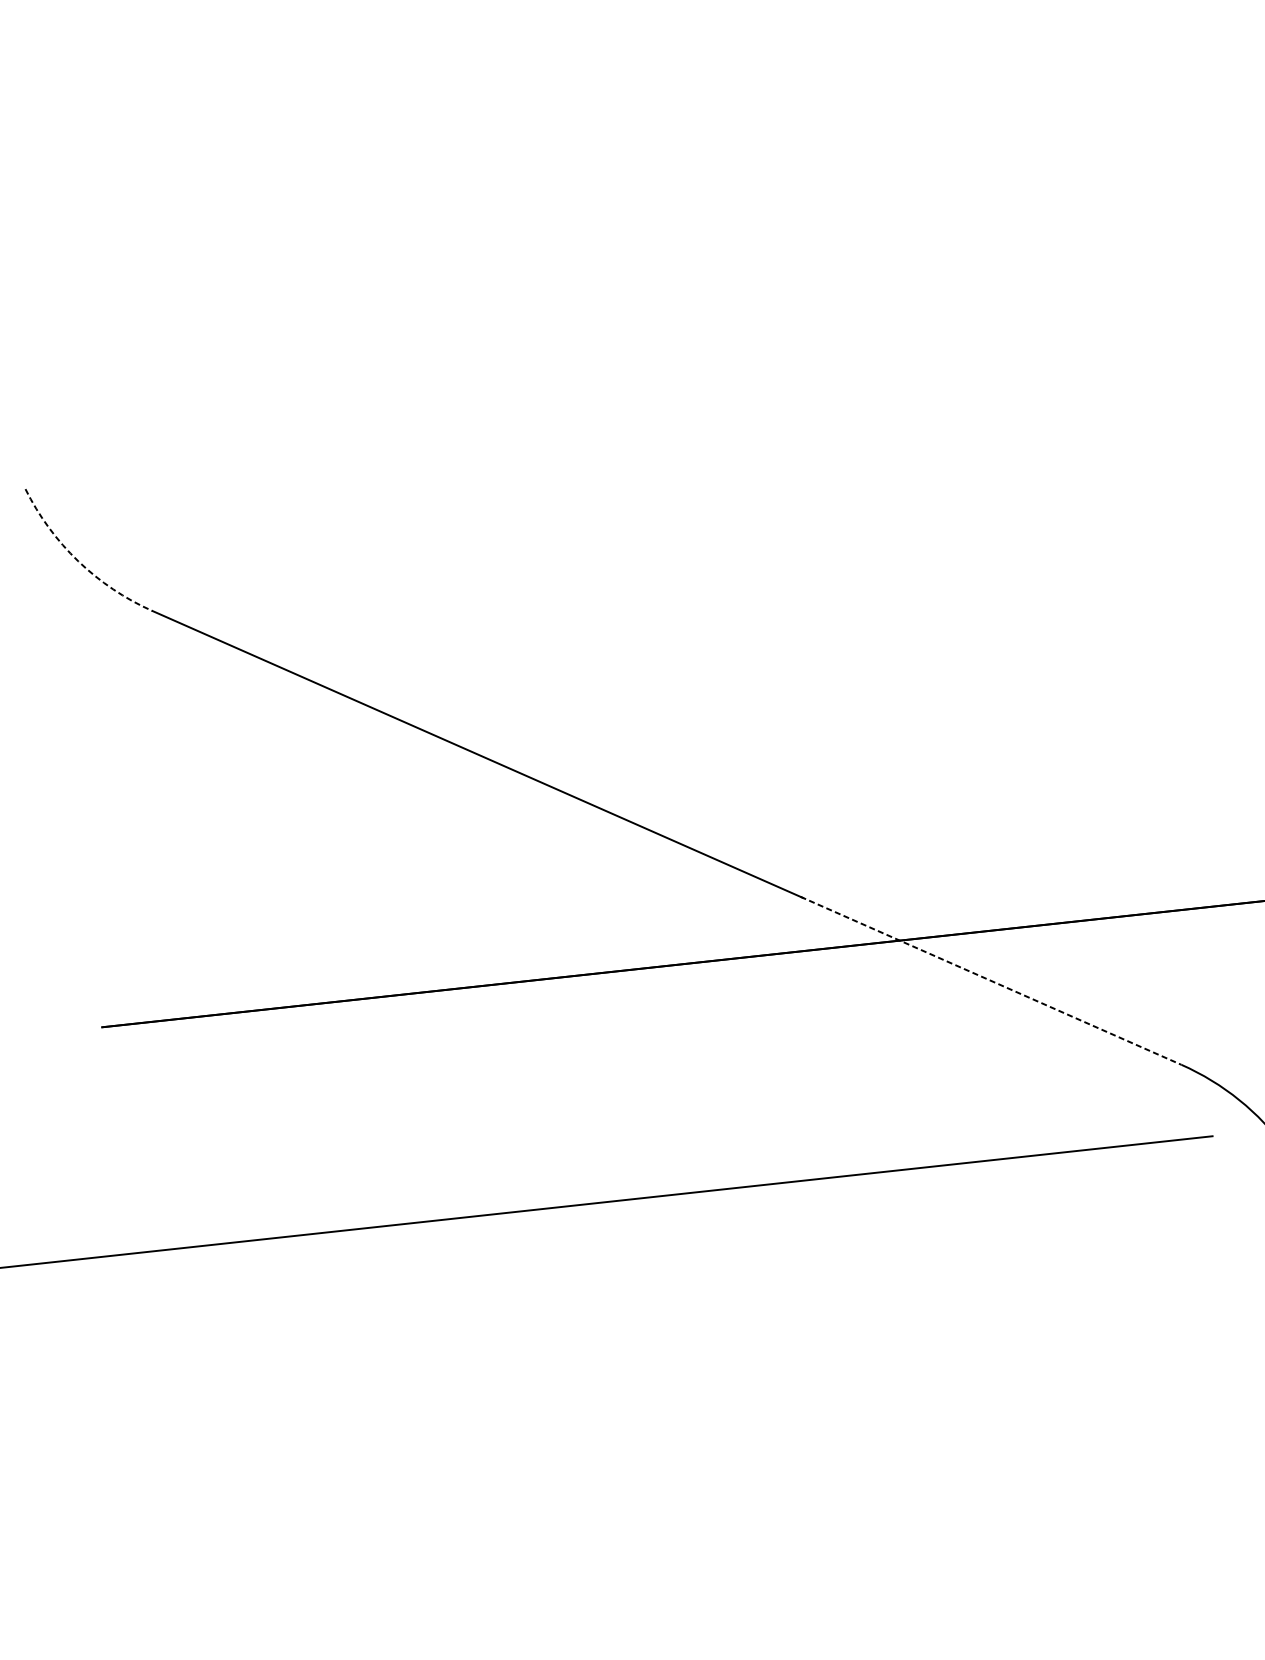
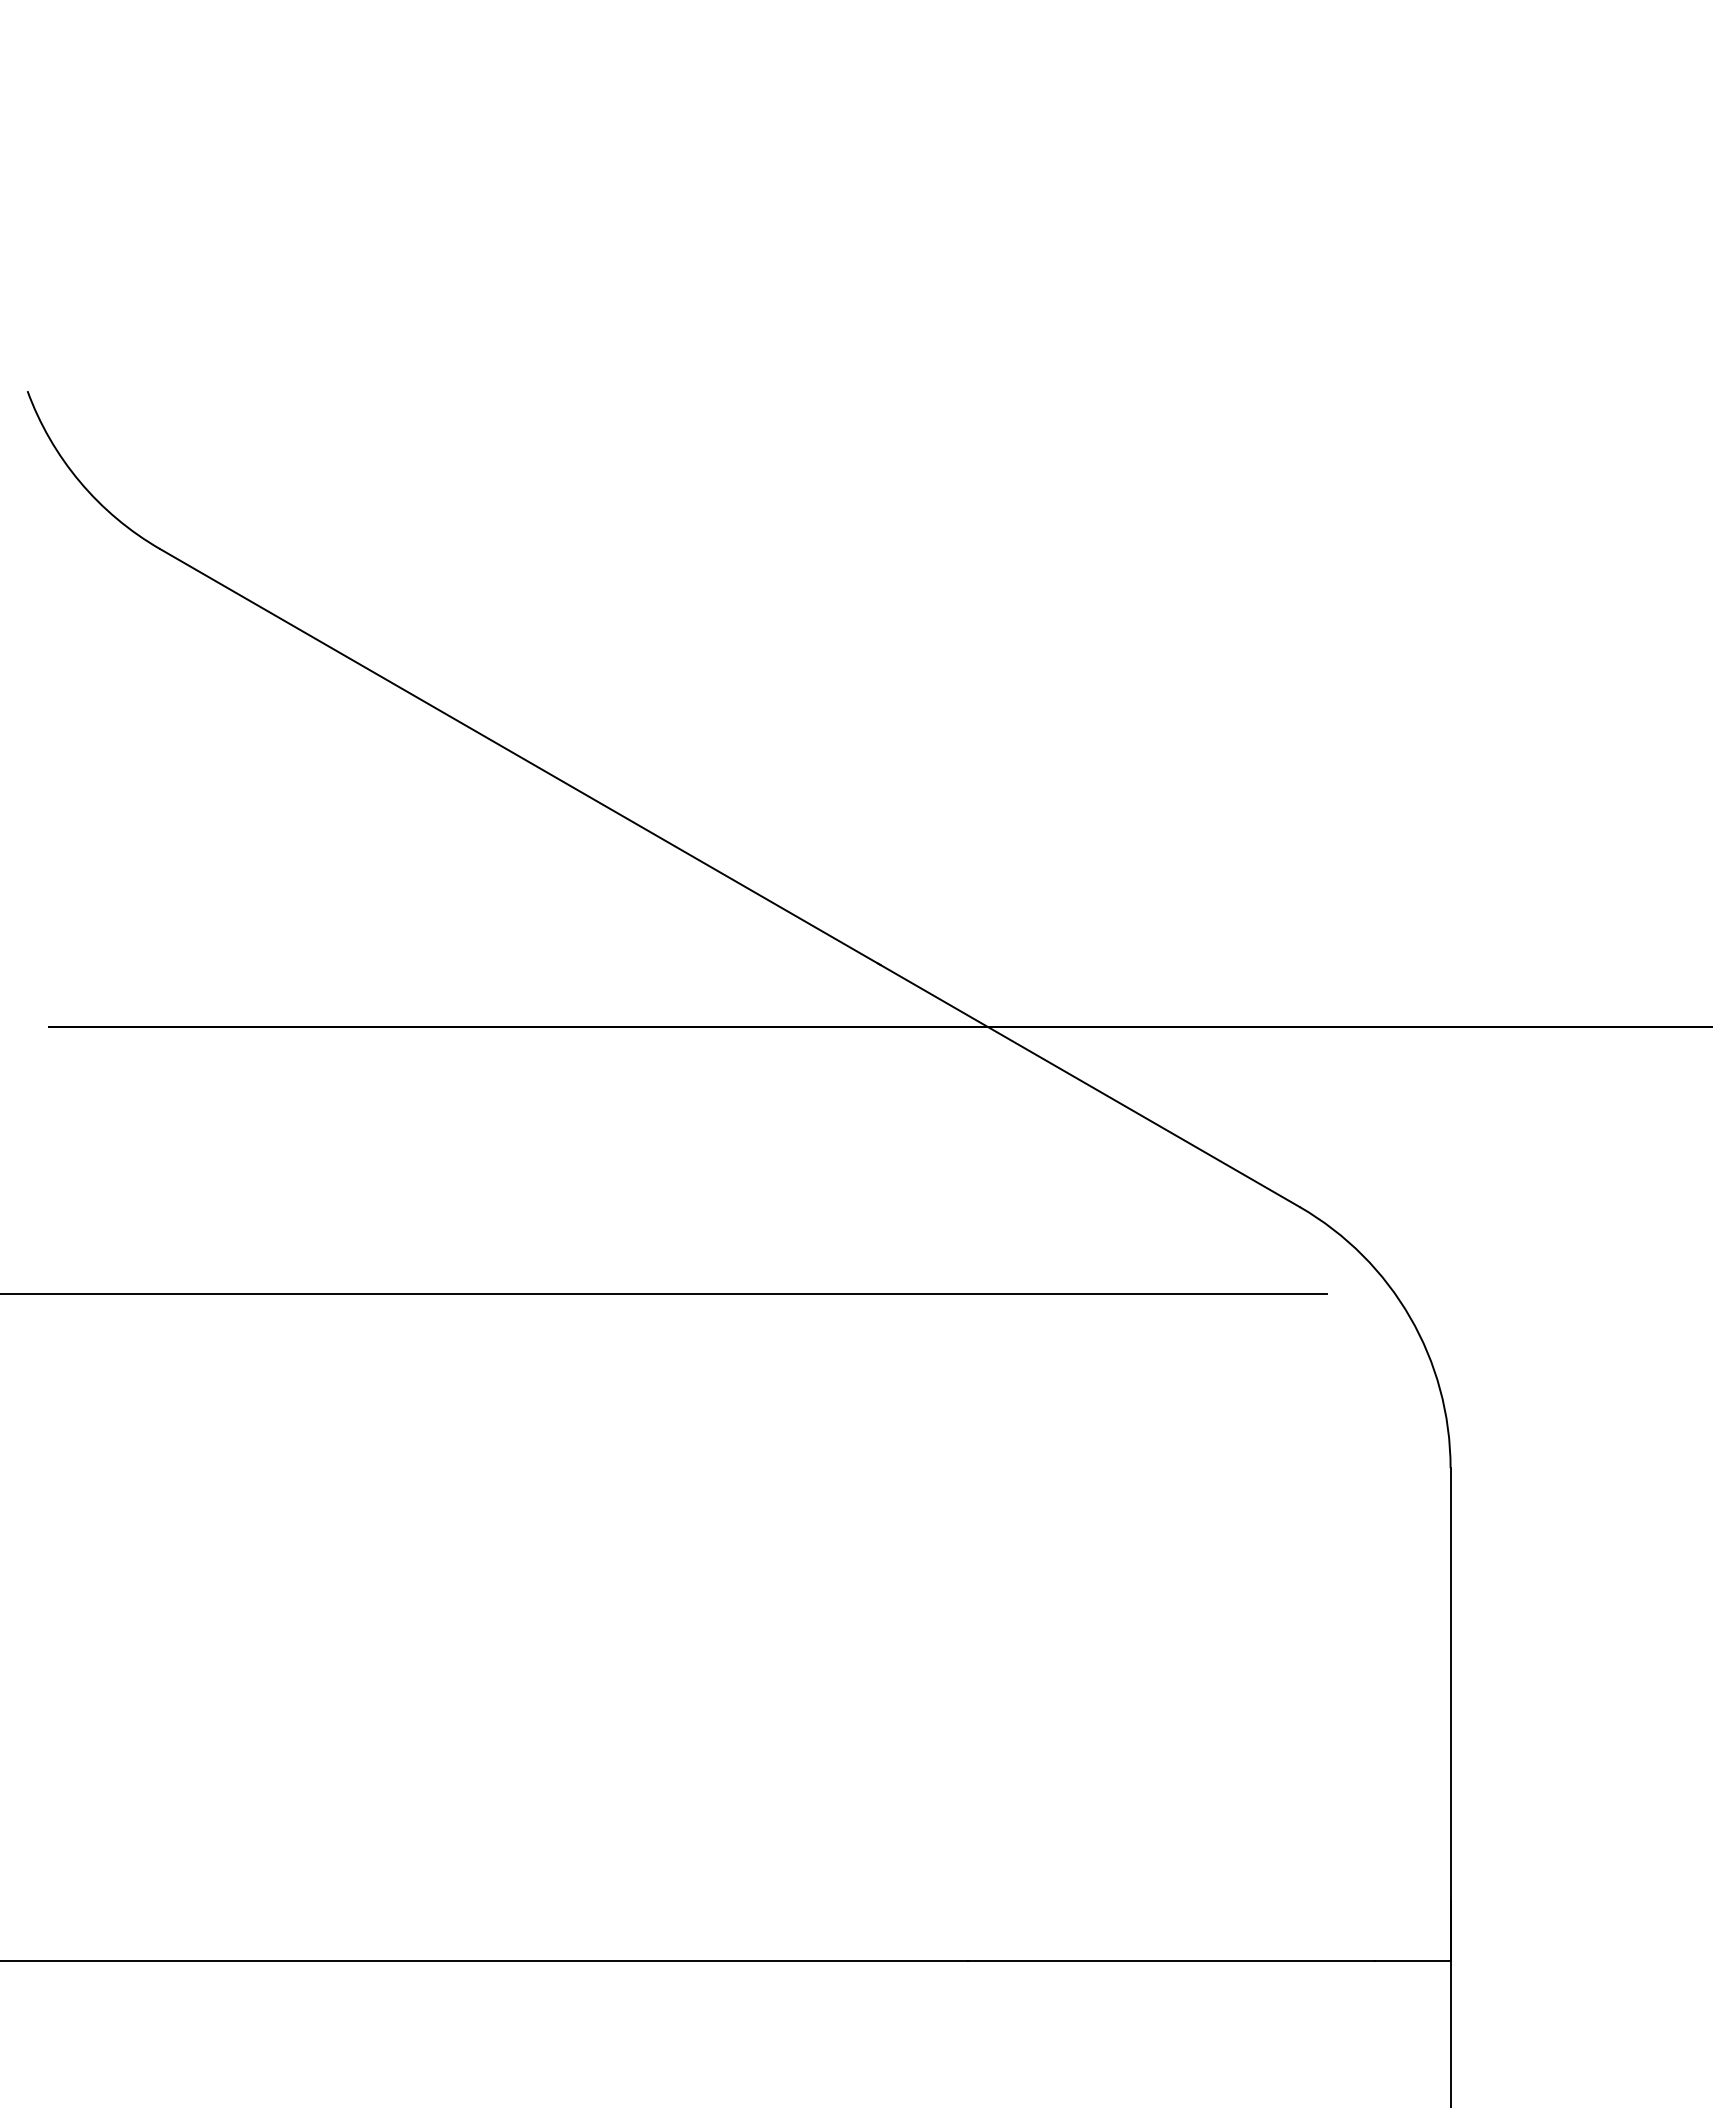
arc: (77, 561) -> (79, 481), dashed -> solid
line: (990, 981) -> (1088, 1085), dashed -> solid

